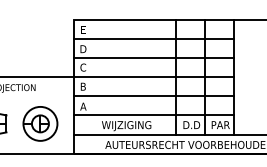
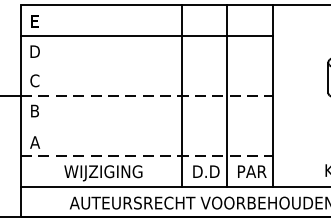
line: (153, 58) -> (145, 66), removed
line: (154, 77) -> (147, 96), solid -> dashed
line: (153, 96) -> (145, 126), removed
line: (154, 115) -> (147, 156), solid -> dashed

